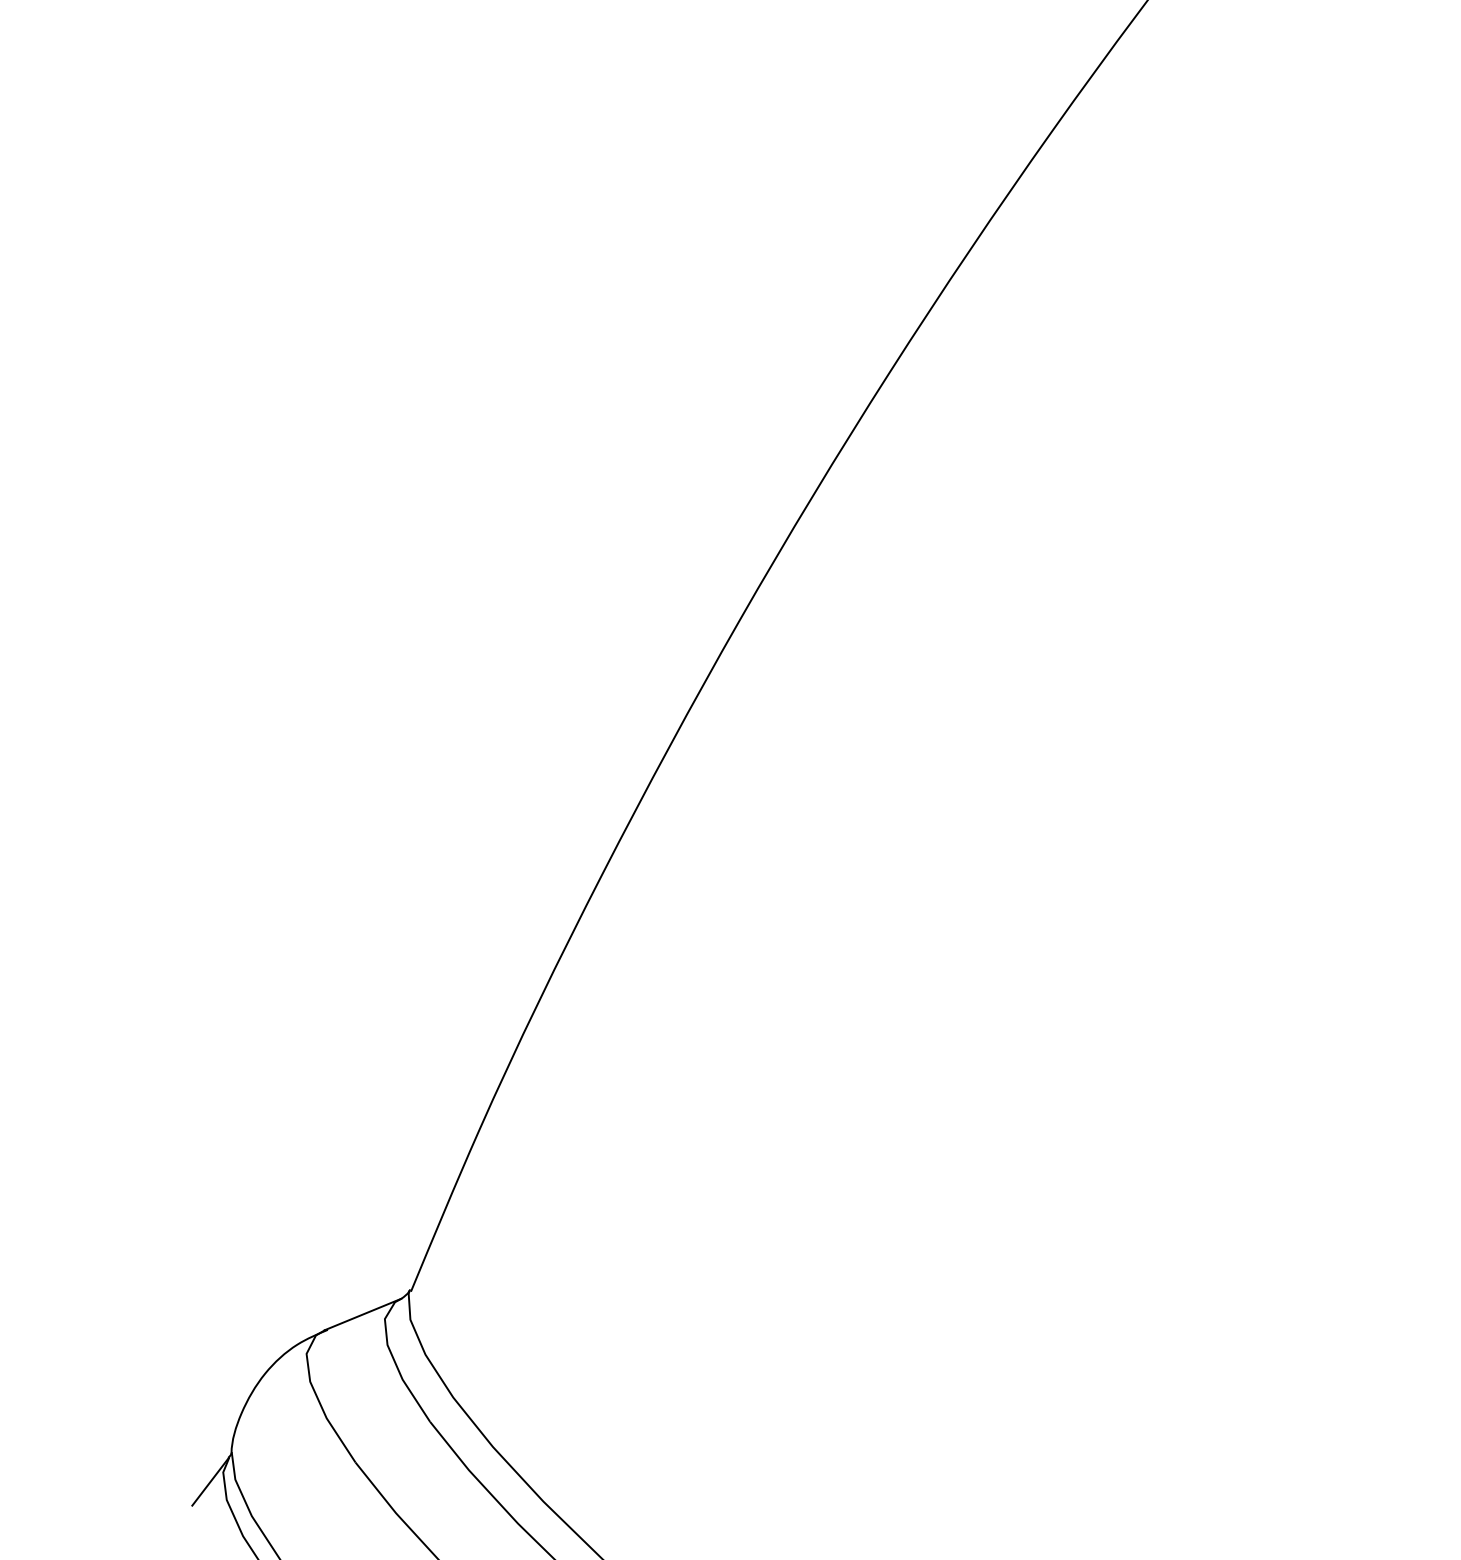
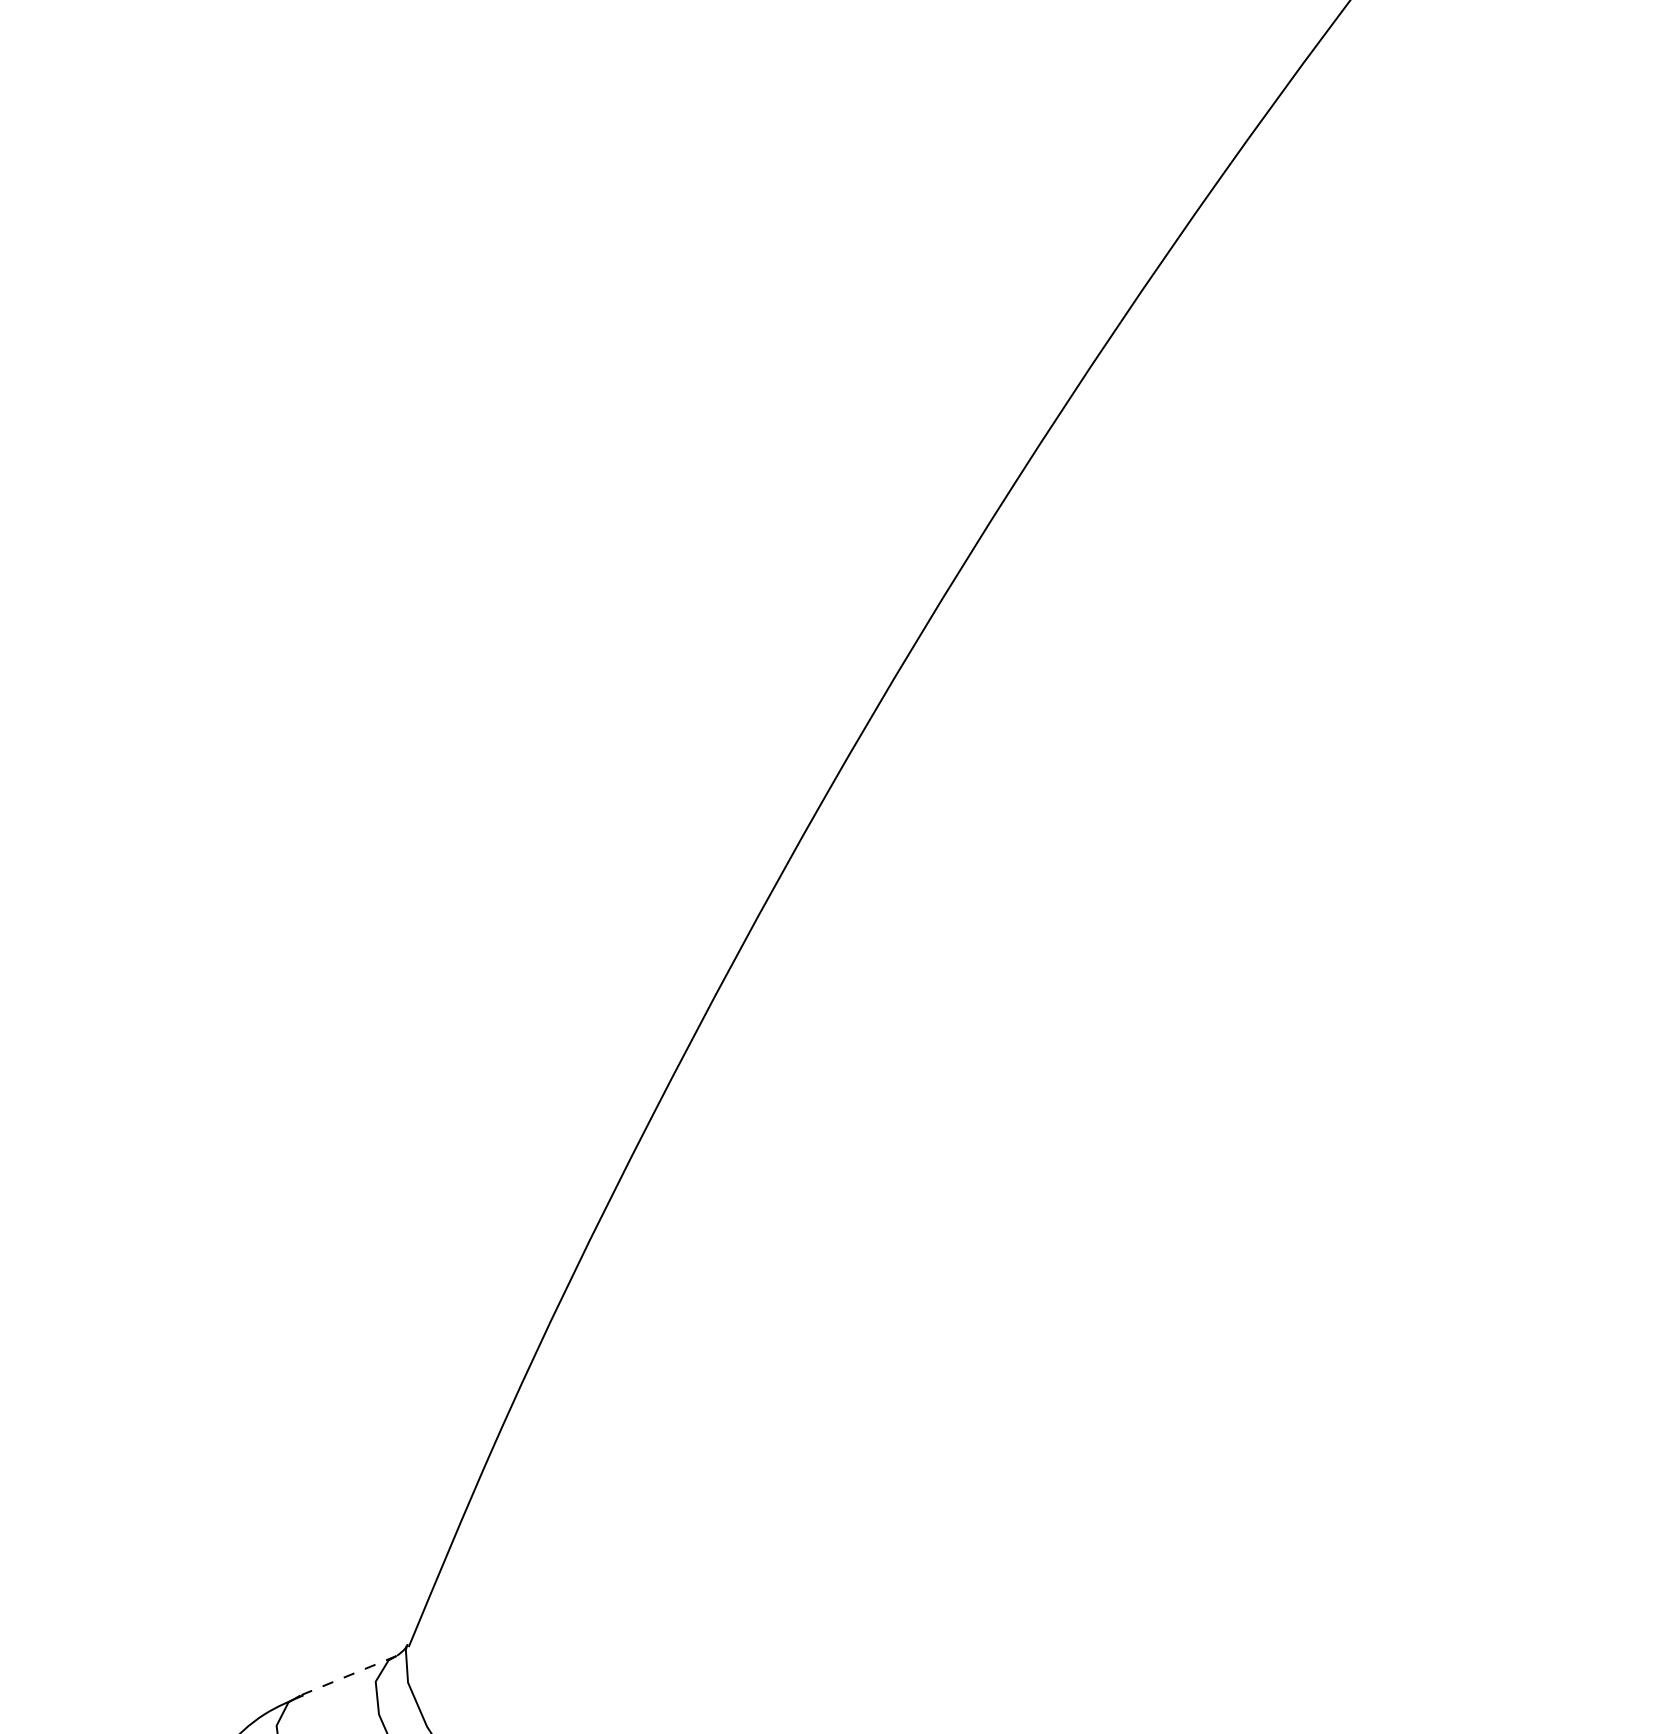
line: (362, 1314) -> (347, 1675), solid -> dashed

